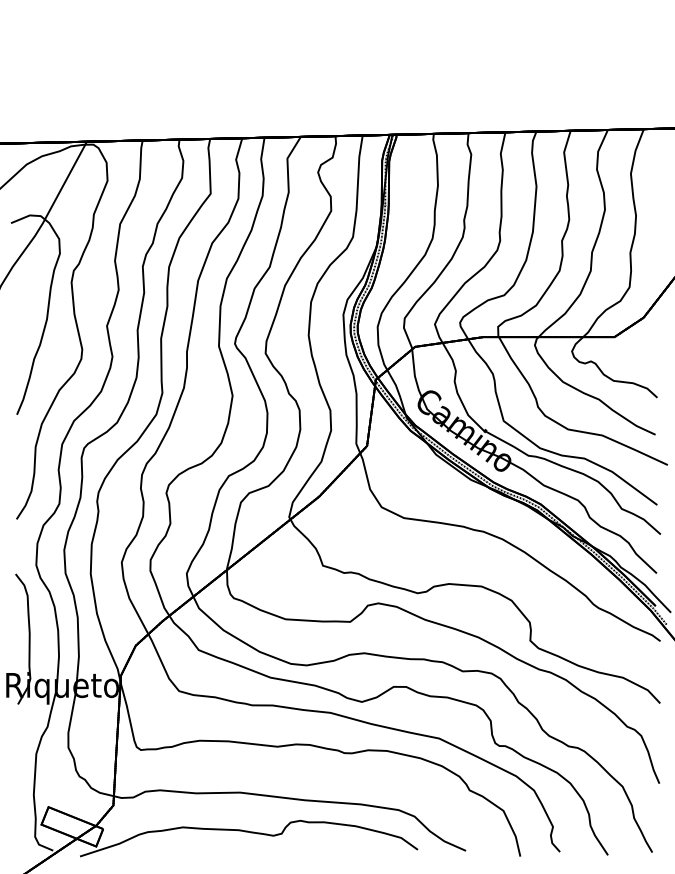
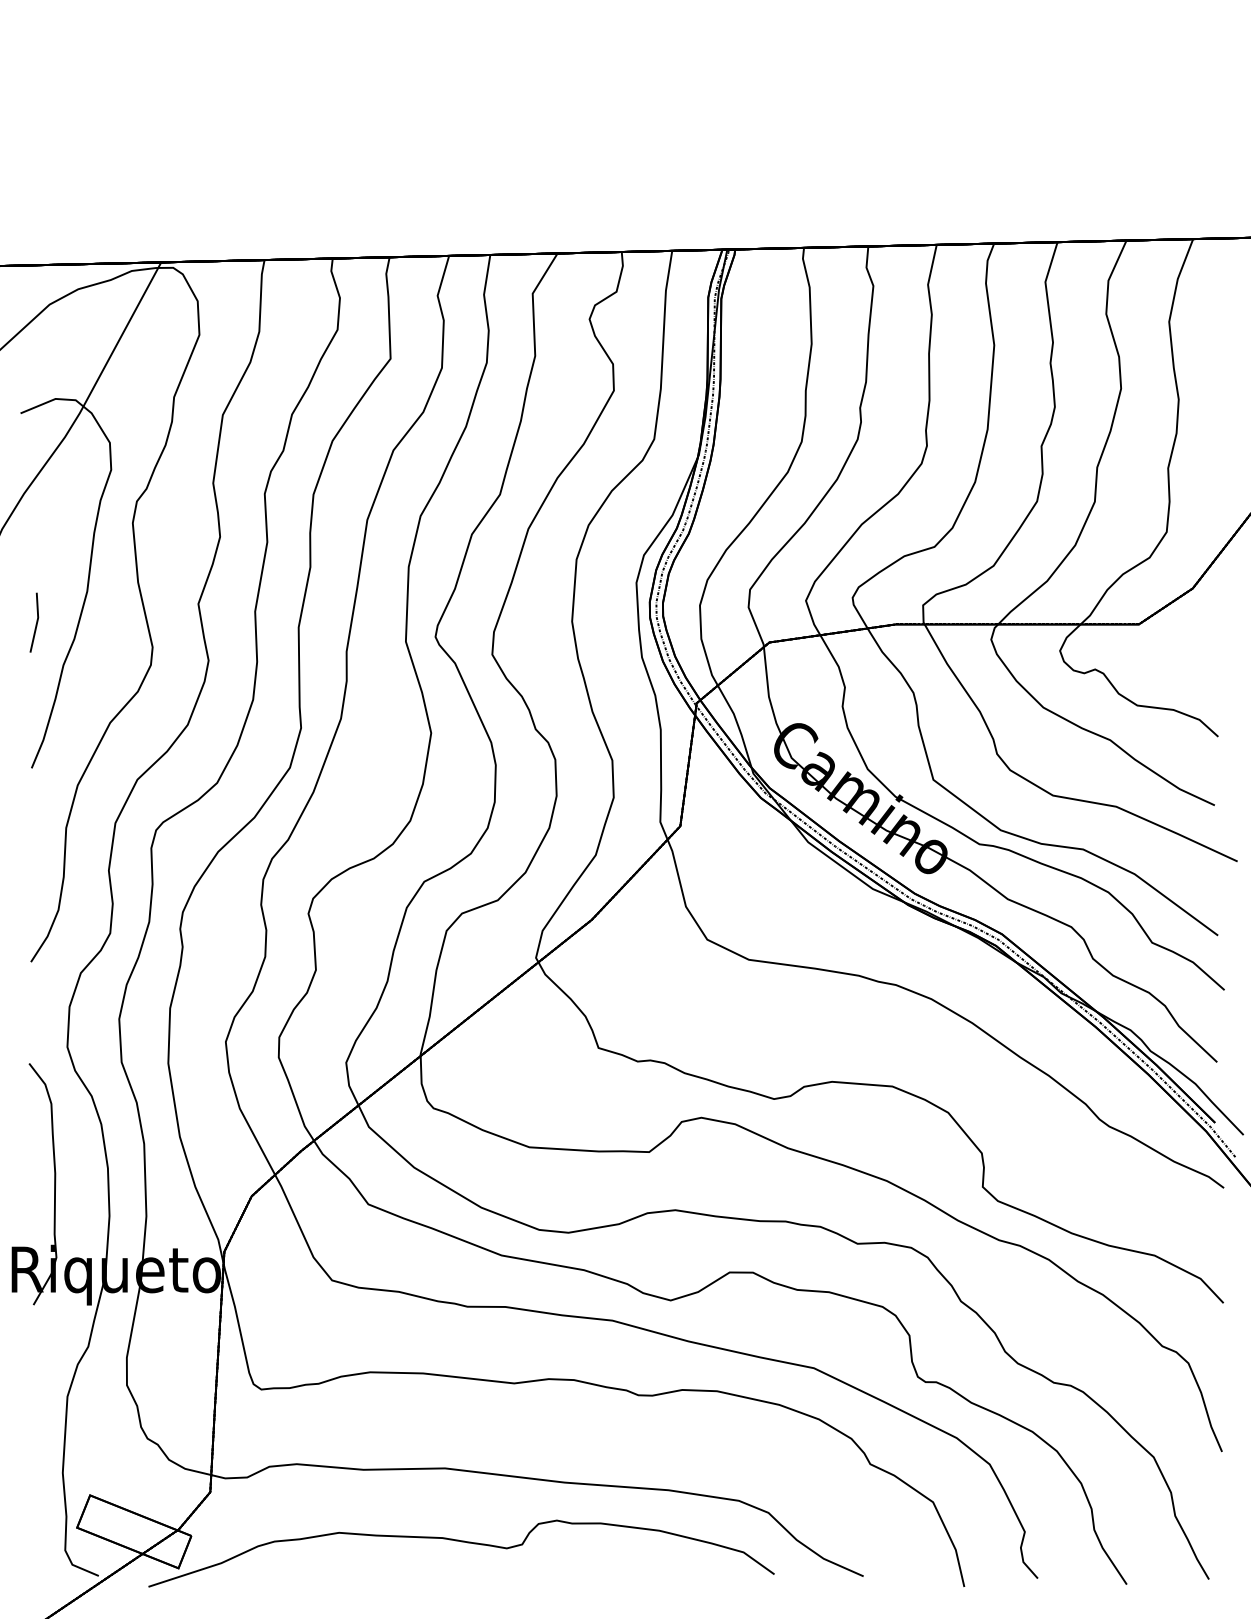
part: (18, 336) -> (34, 623), added

